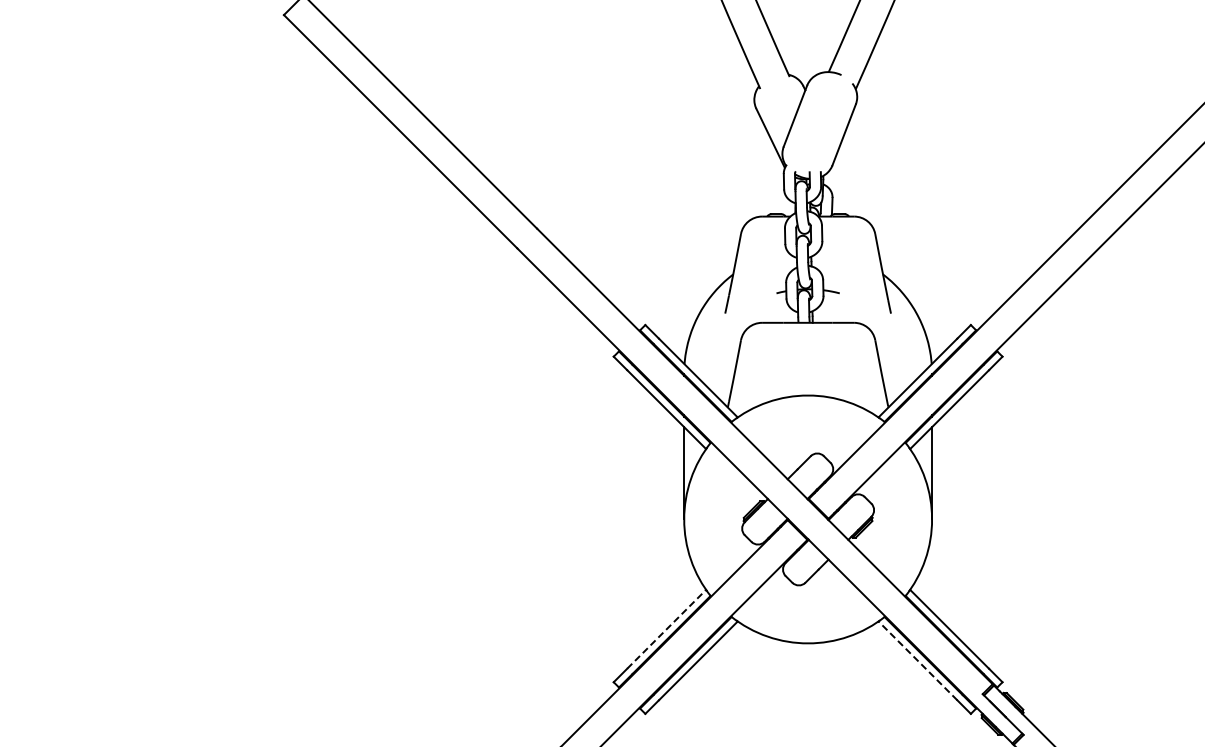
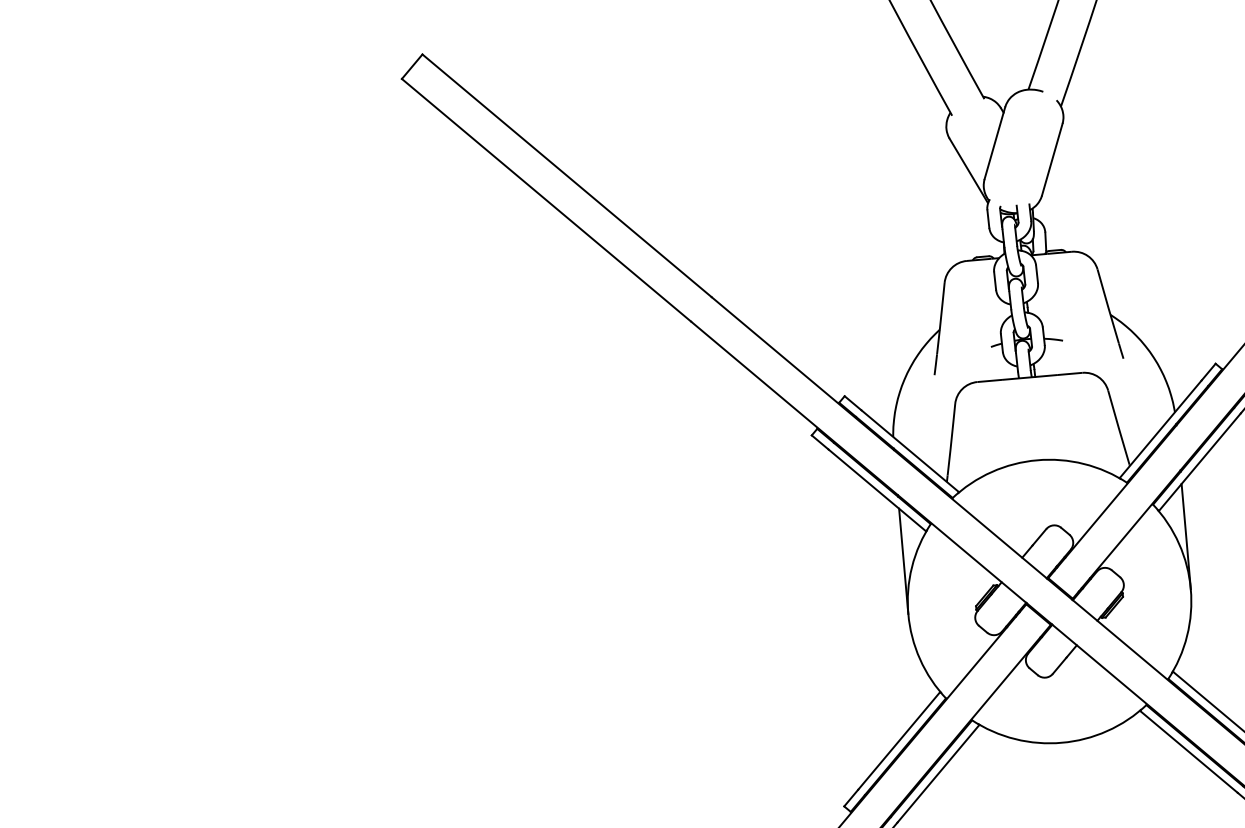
line: (666, 629) -> (899, 741), dashed -> solid
line: (918, 660) -> (1189, 751), dashed -> solid

